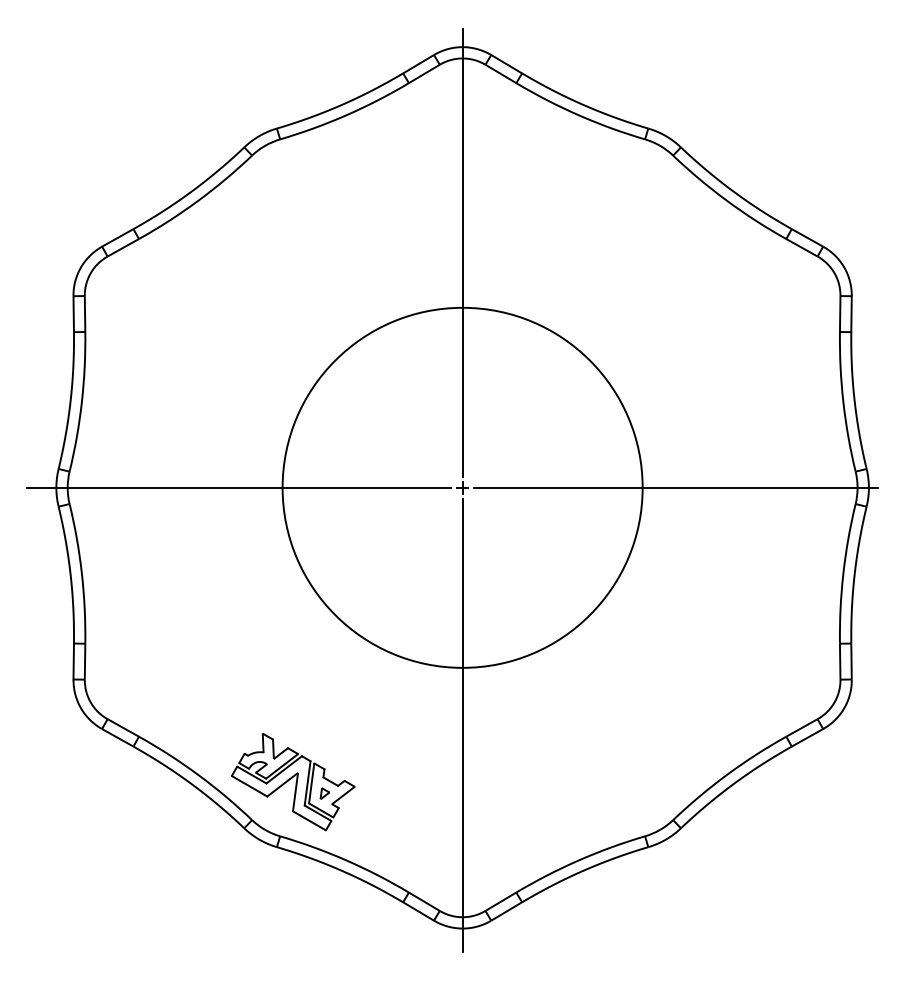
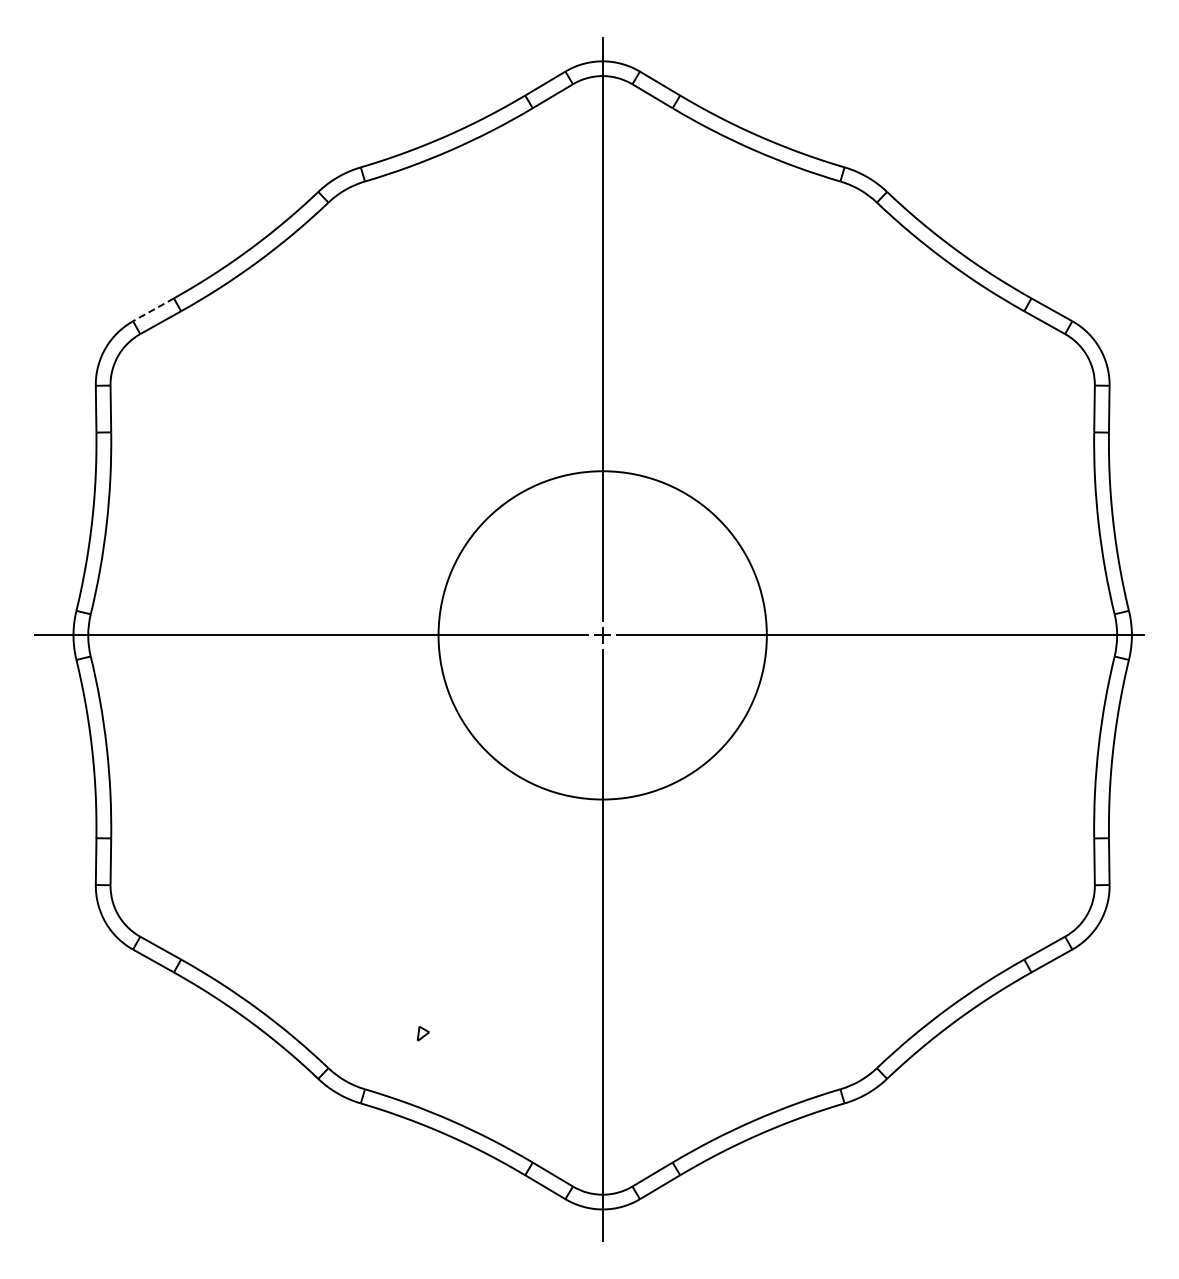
line: (117, 238) -> (153, 310), solid -> dashed
circle: (462, 487) -> (602, 634), size x0.7
part: (292, 781) -> (381, 1018), removed

